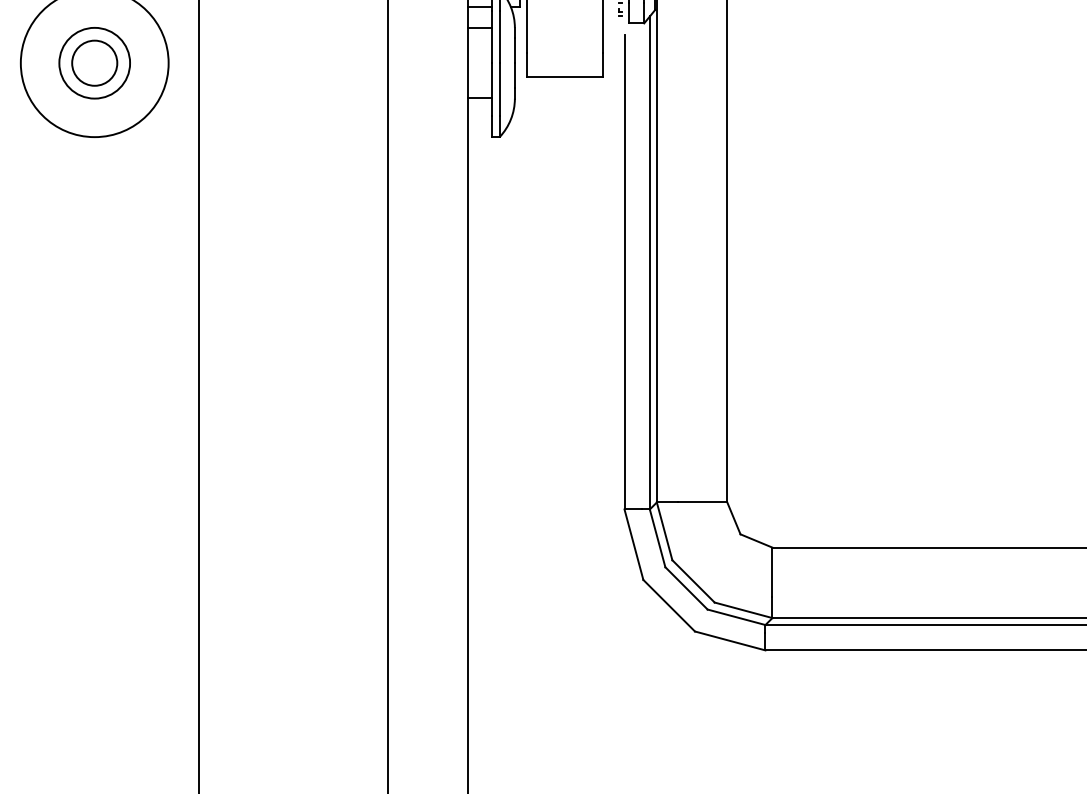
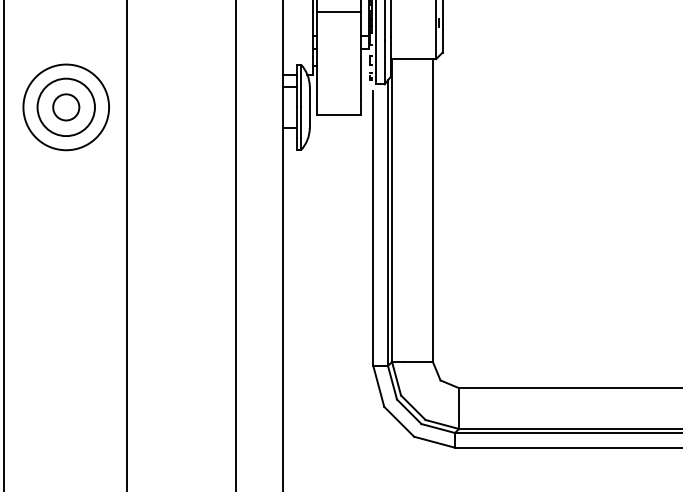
circle: (93, 61) -> (65, 106), size x1.4

